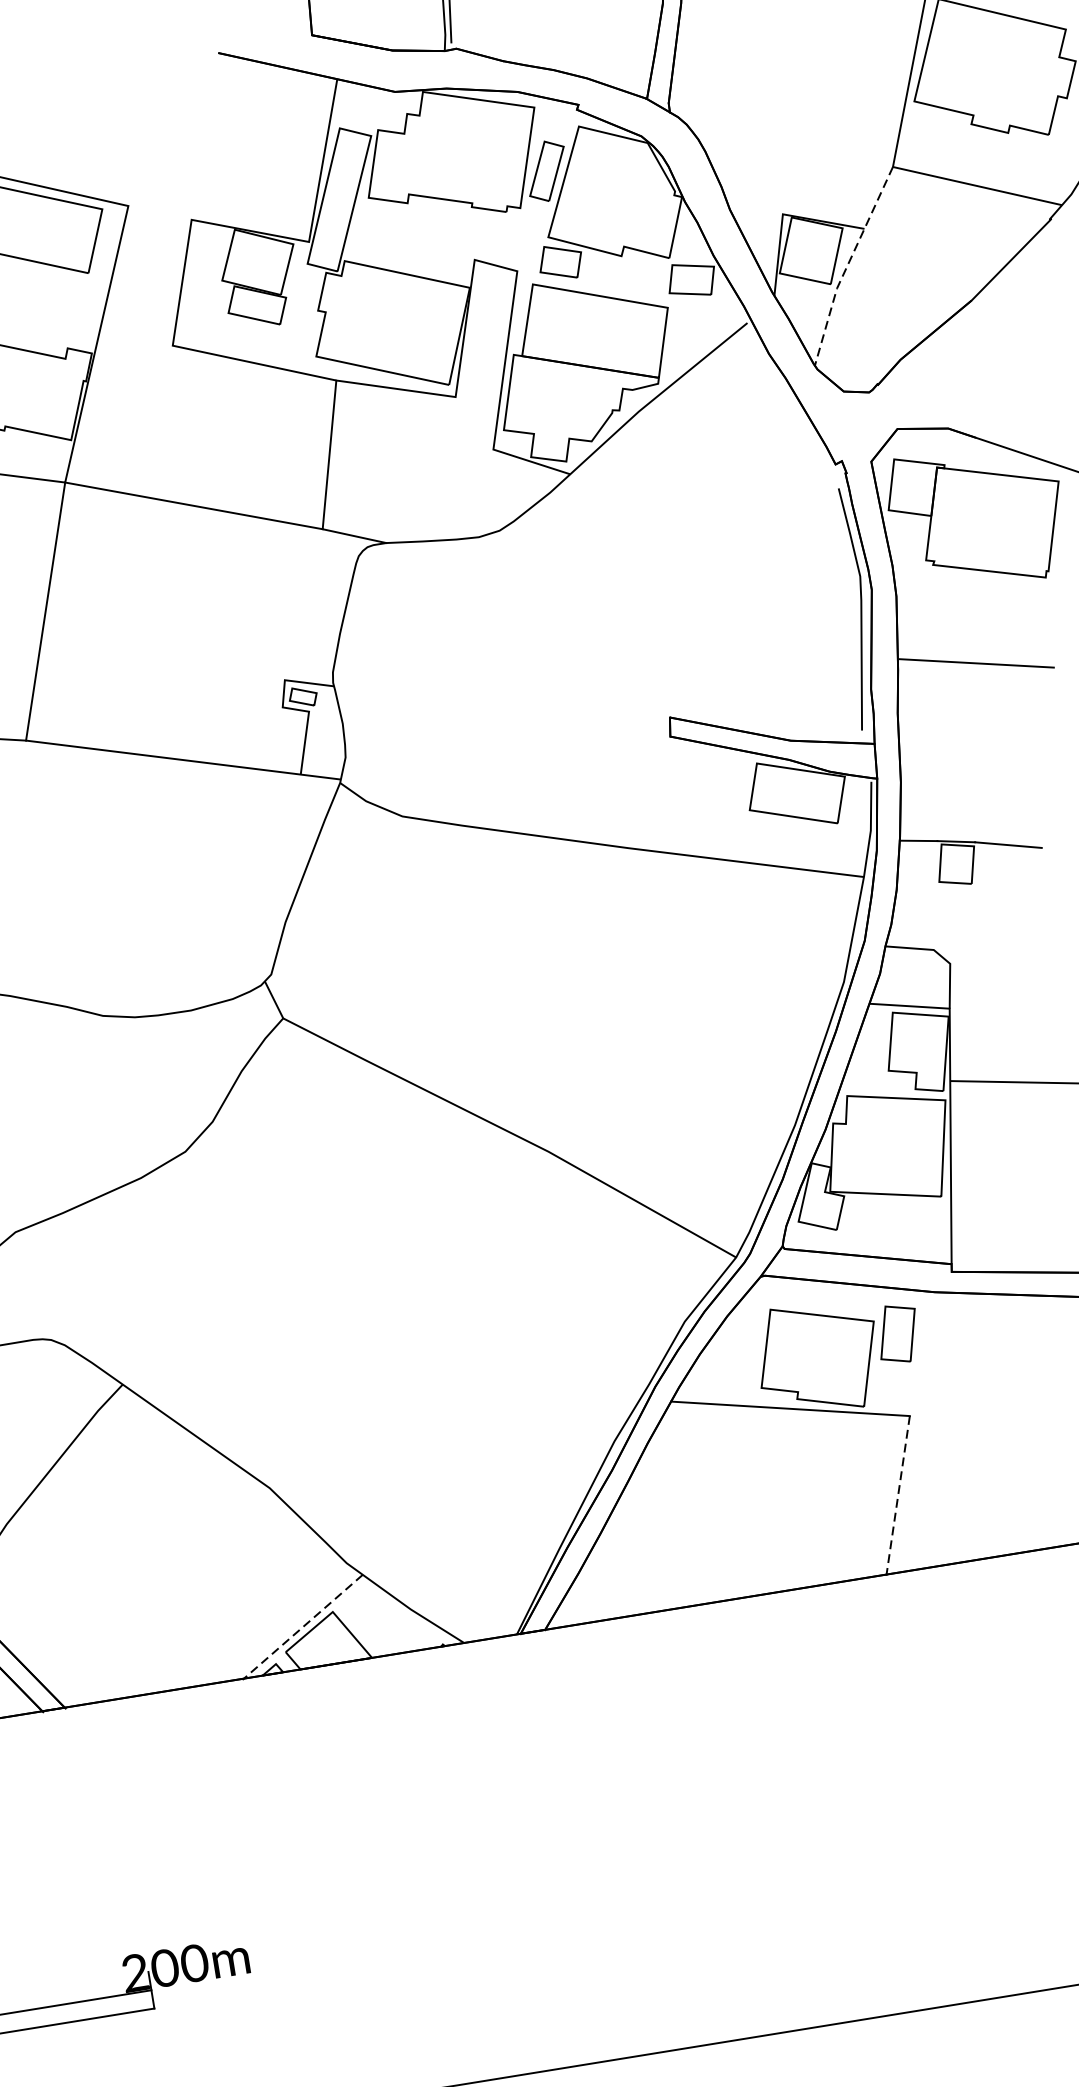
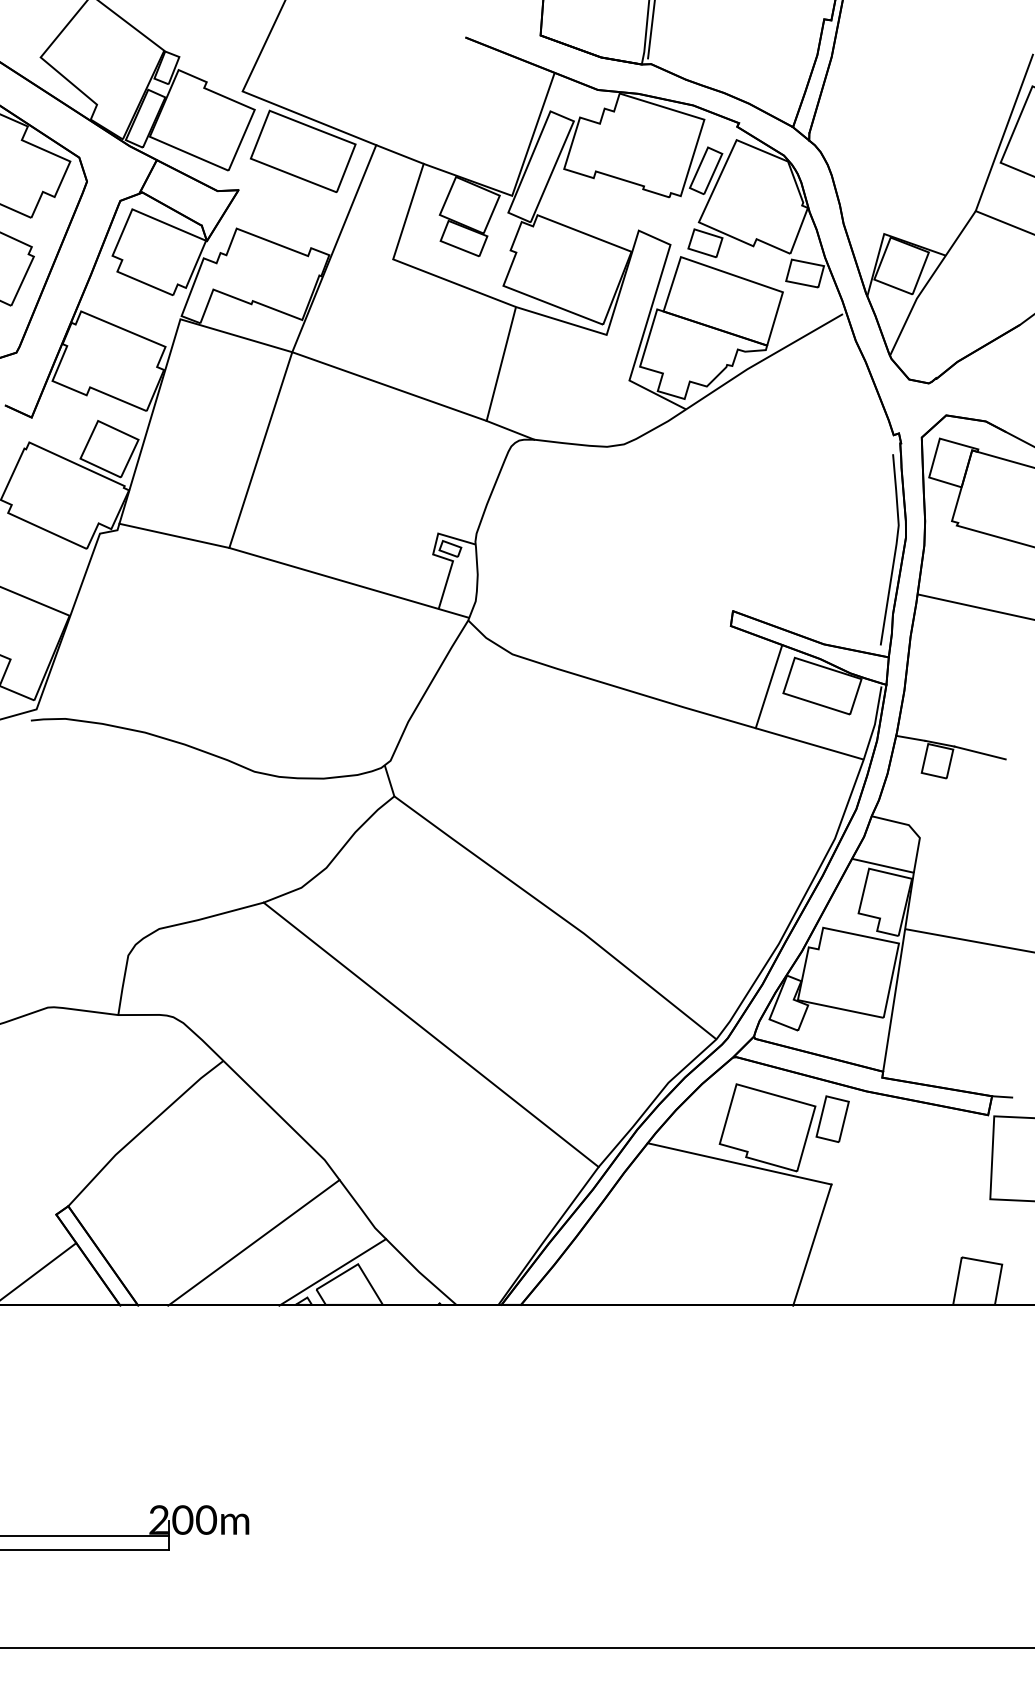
line: (159, 213) -> (399, 154), added
line: (848, 266) -> (928, 282), dashed -> solid
line: (729, 804) -> (768, 686), added
line: (376, 1309) -> (430, 1034), added
line: (898, 1496) -> (812, 1245), dashed -> solid
line: (197, 1606) -> (253, 1242), added
line: (302, 1627) -> (332, 1272), dashed -> solid

